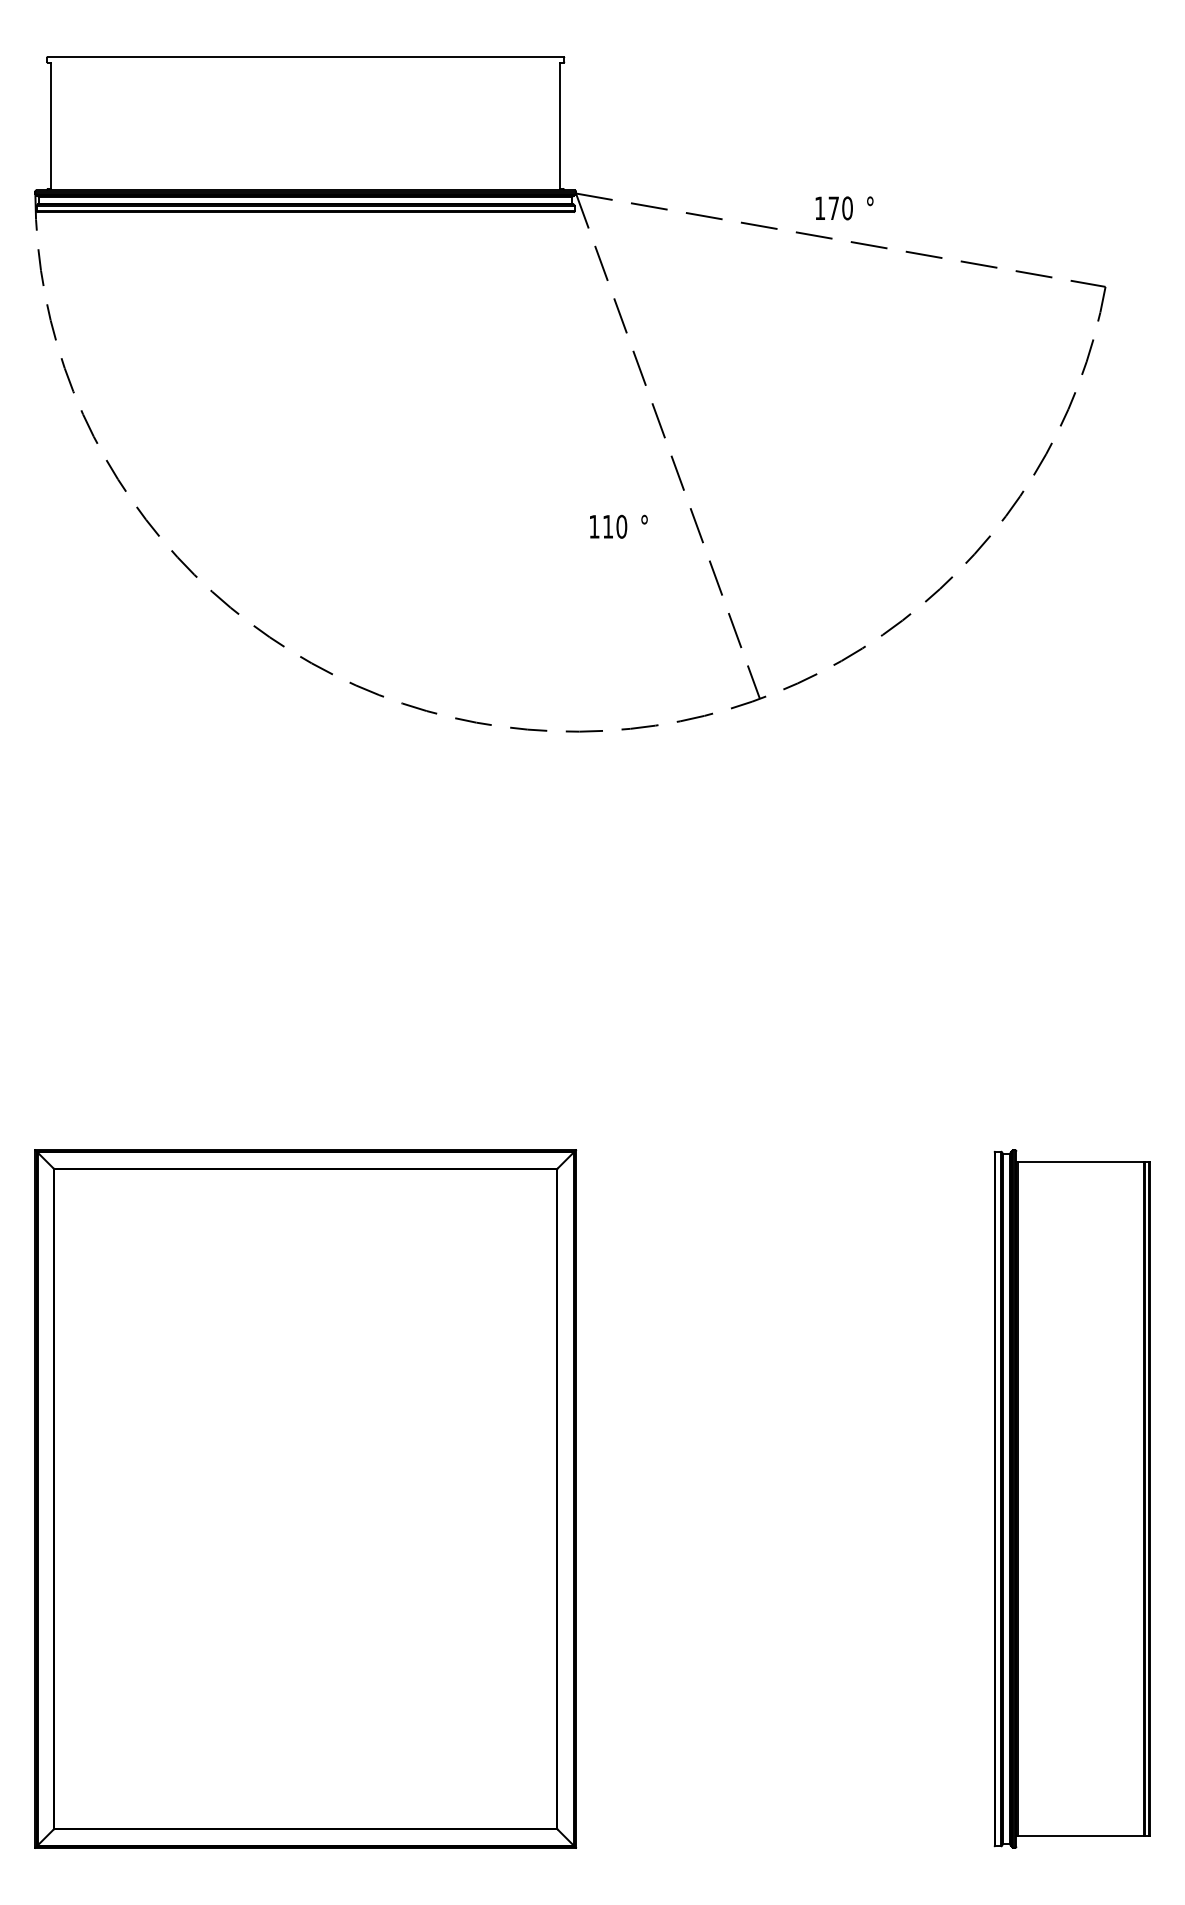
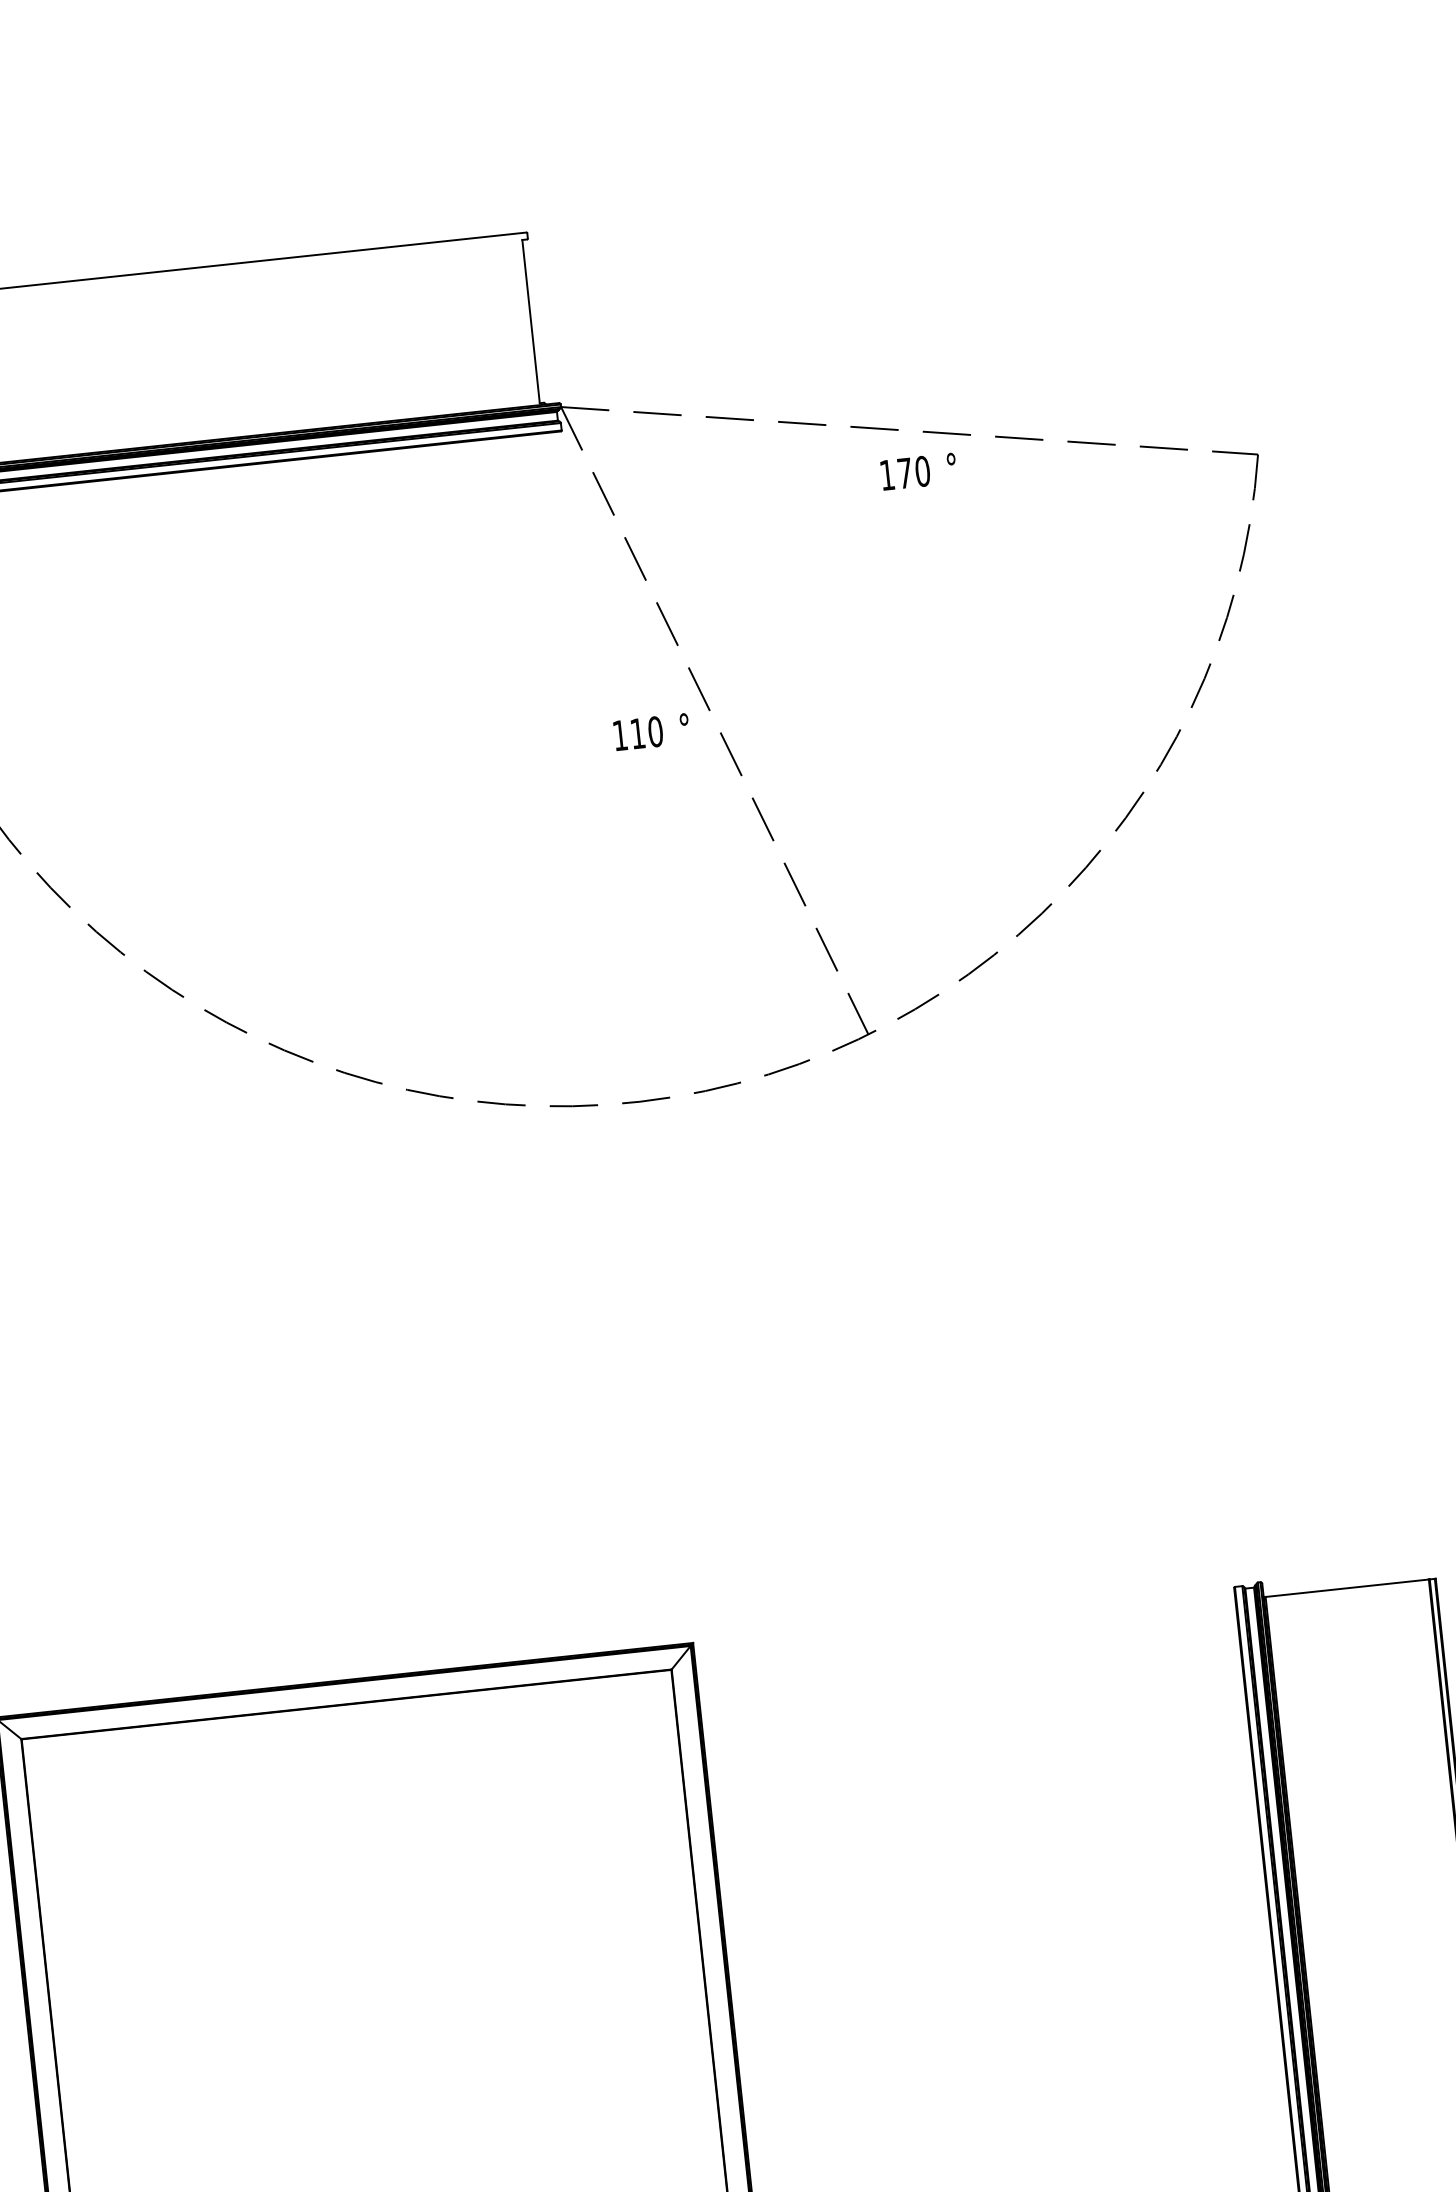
text: (844, 208) -> (918, 471), moved
text: (618, 526) -> (651, 731), moved

